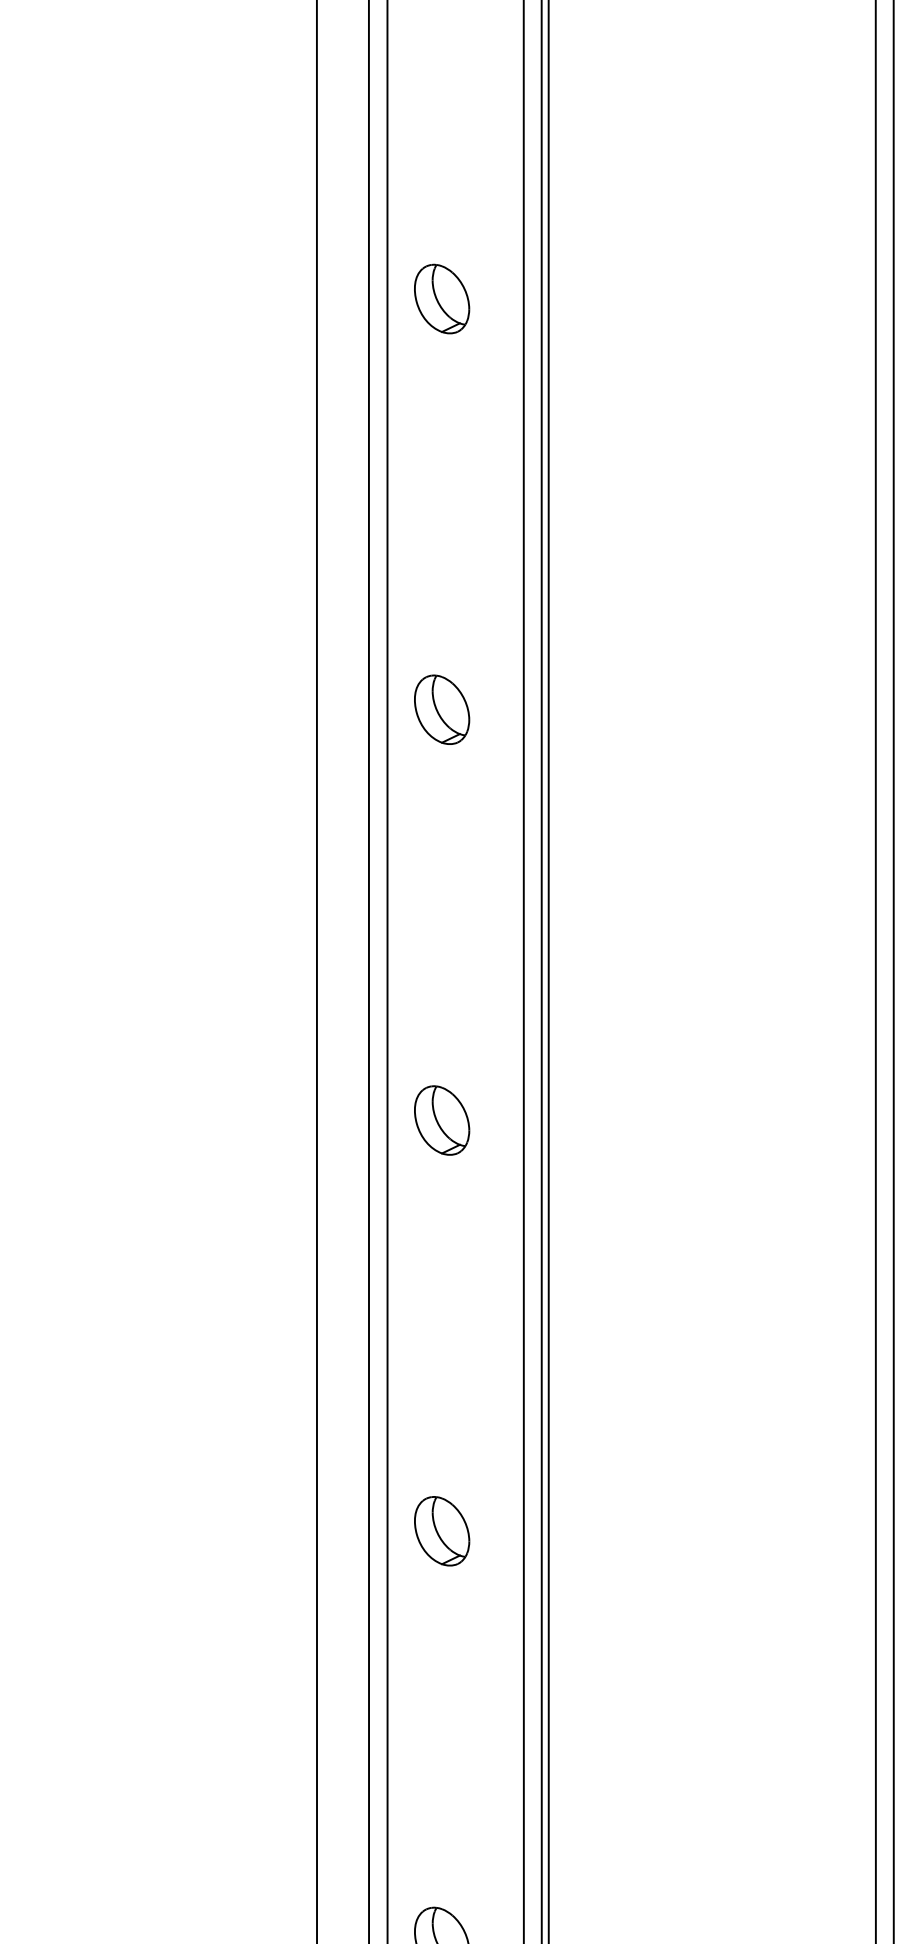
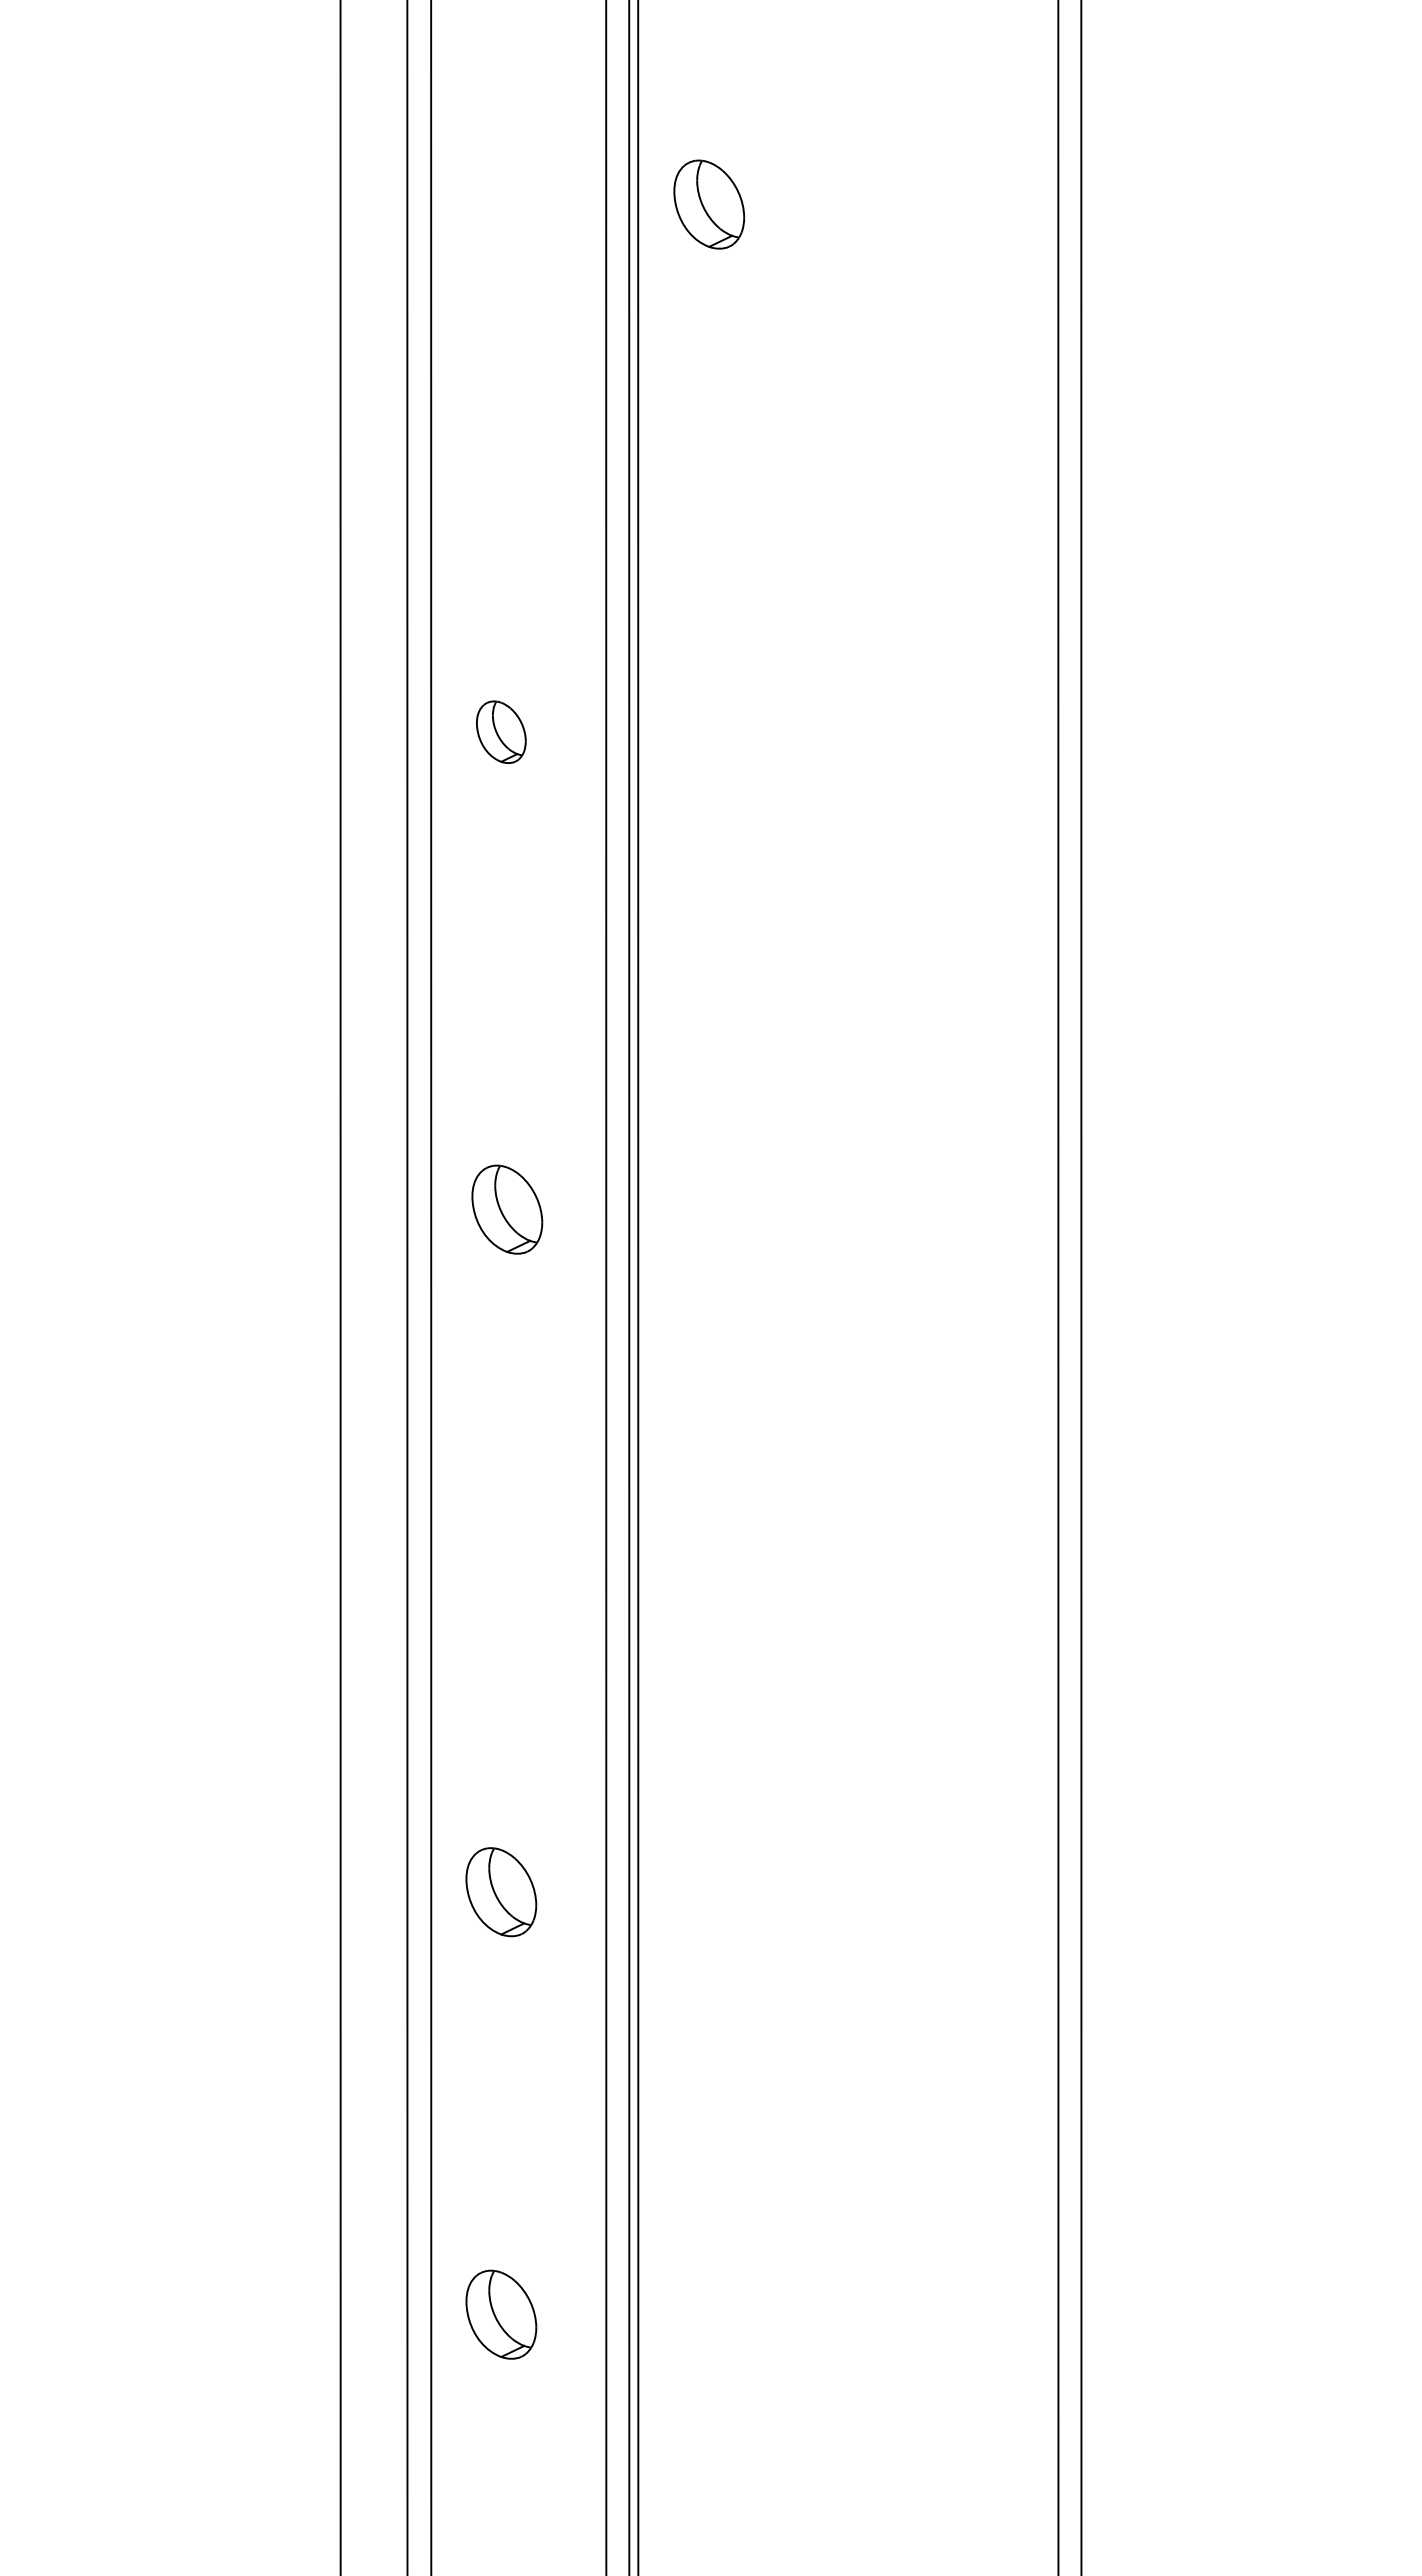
part: (442, 298) -> (709, 204), moved
part: (442, 710) -> (501, 732), size x0.7
part: (442, 1120) -> (507, 1209), moved
part: (442, 1531) -> (501, 1892), moved

